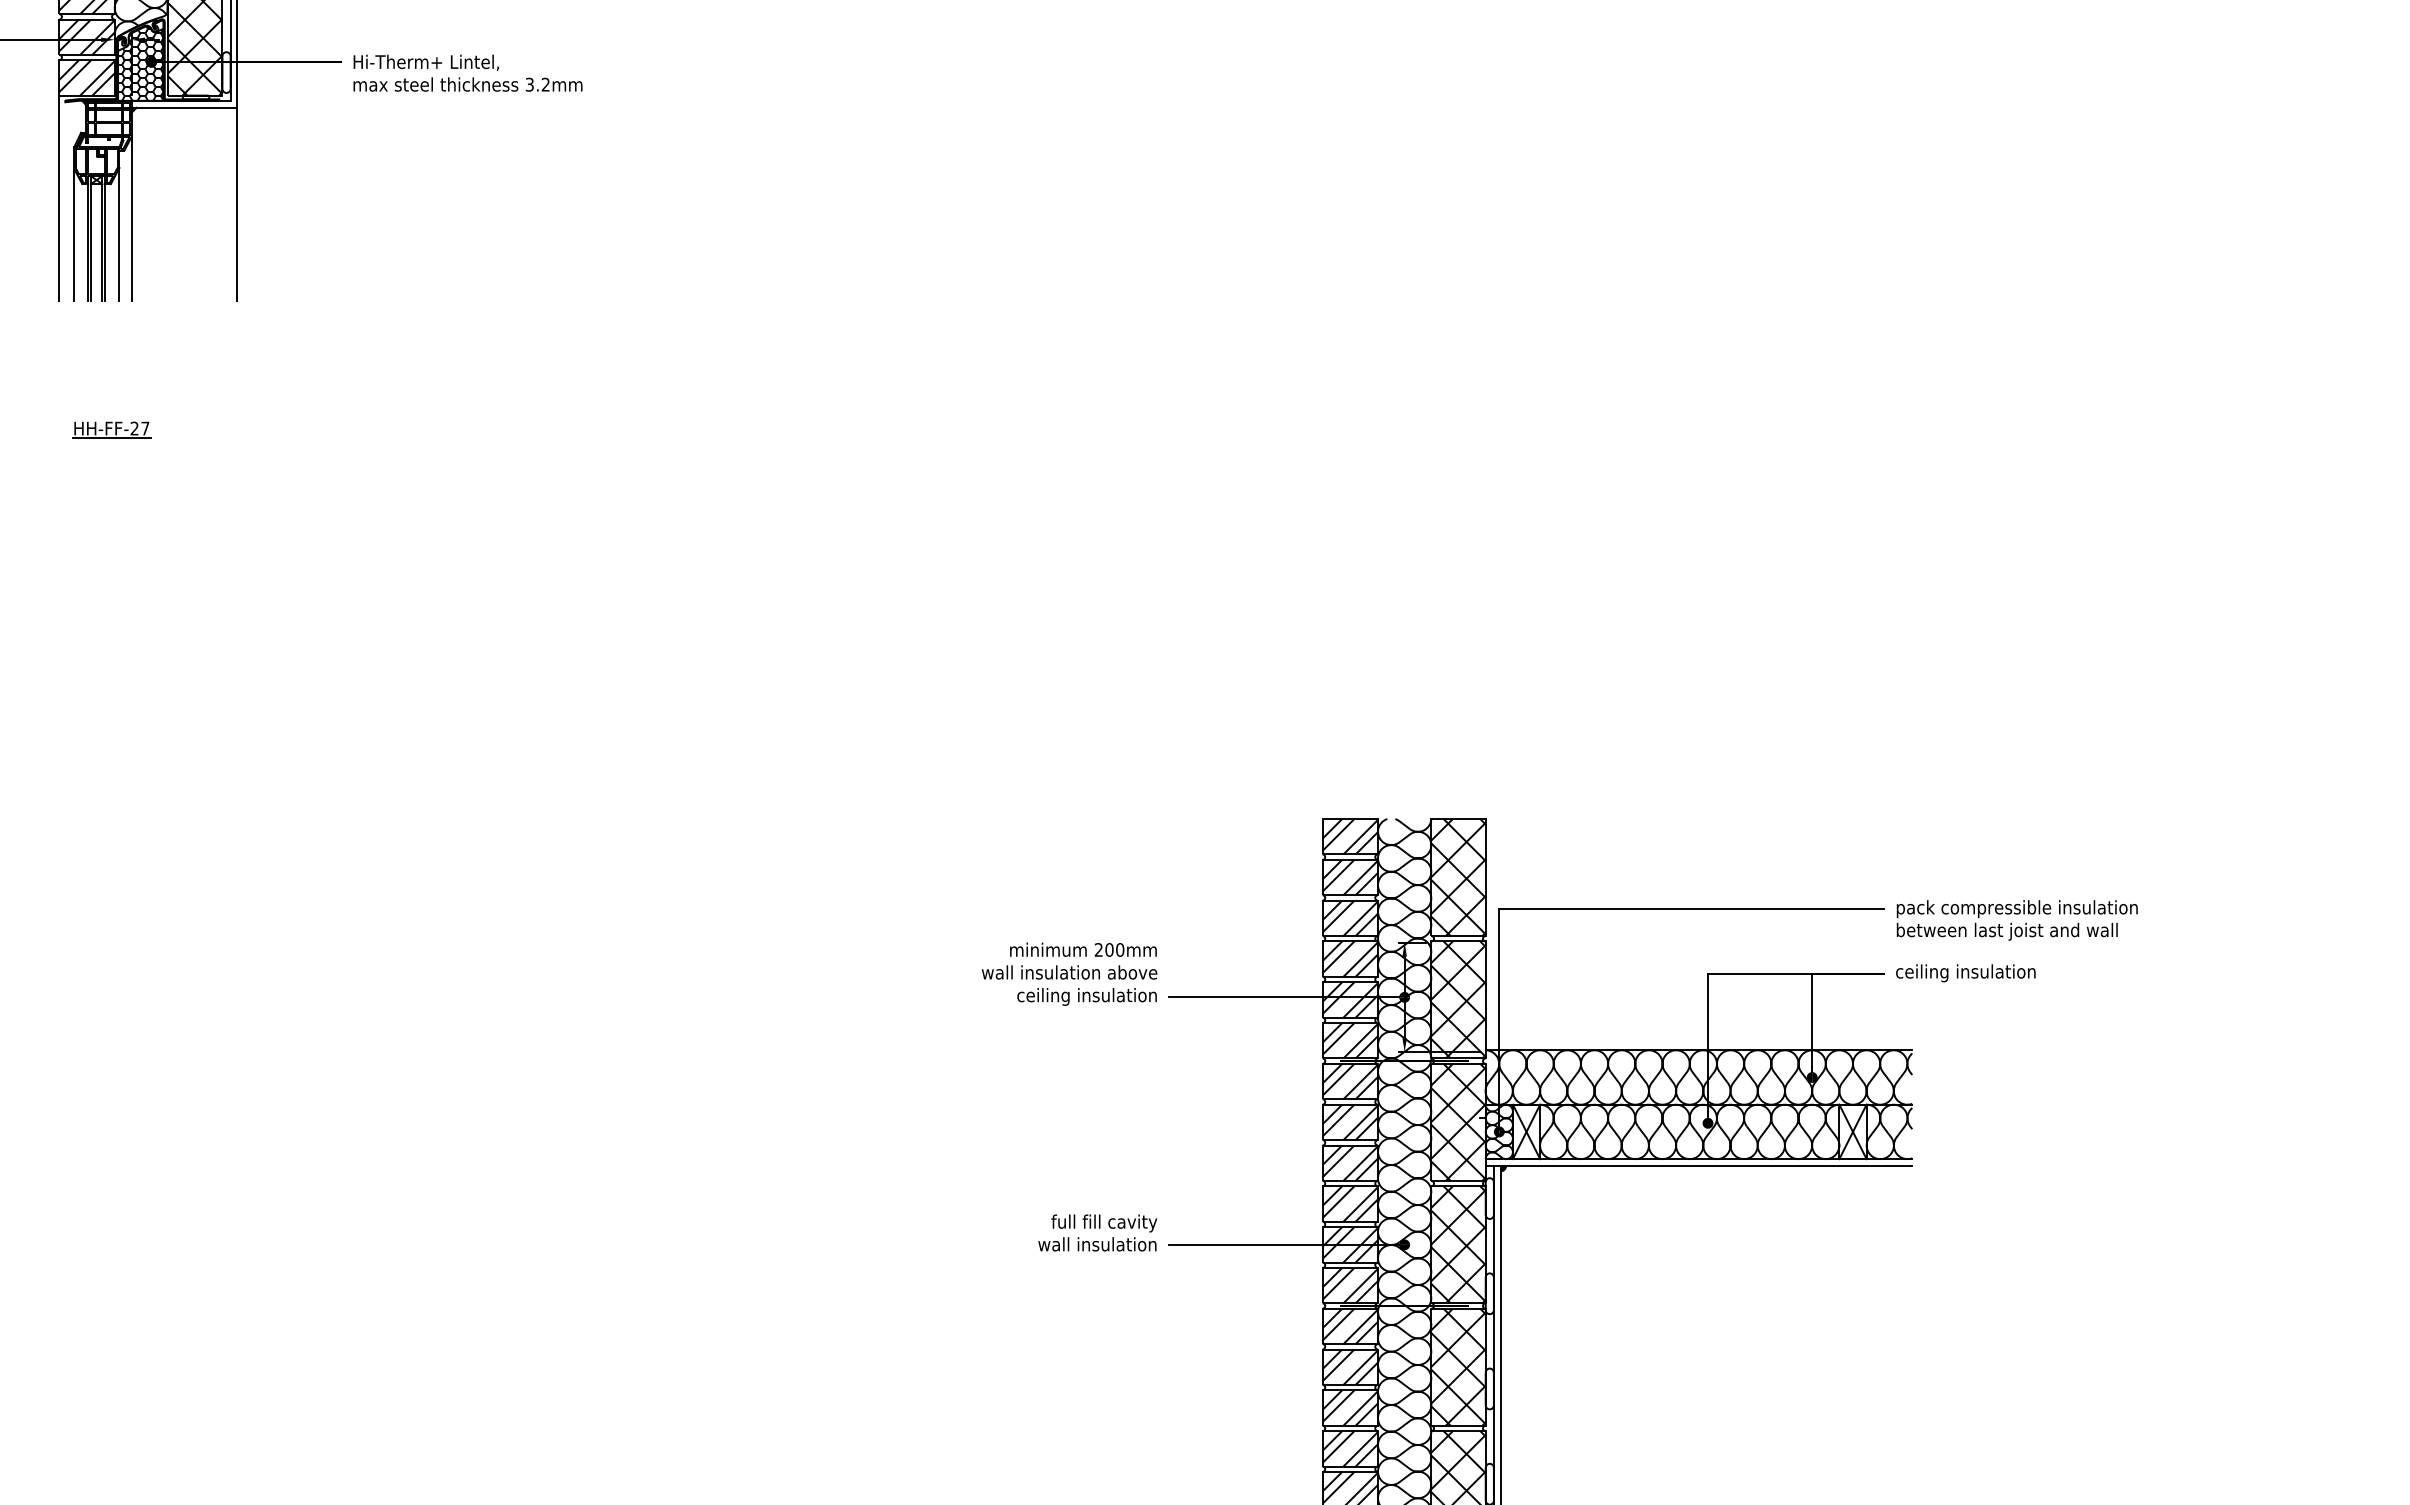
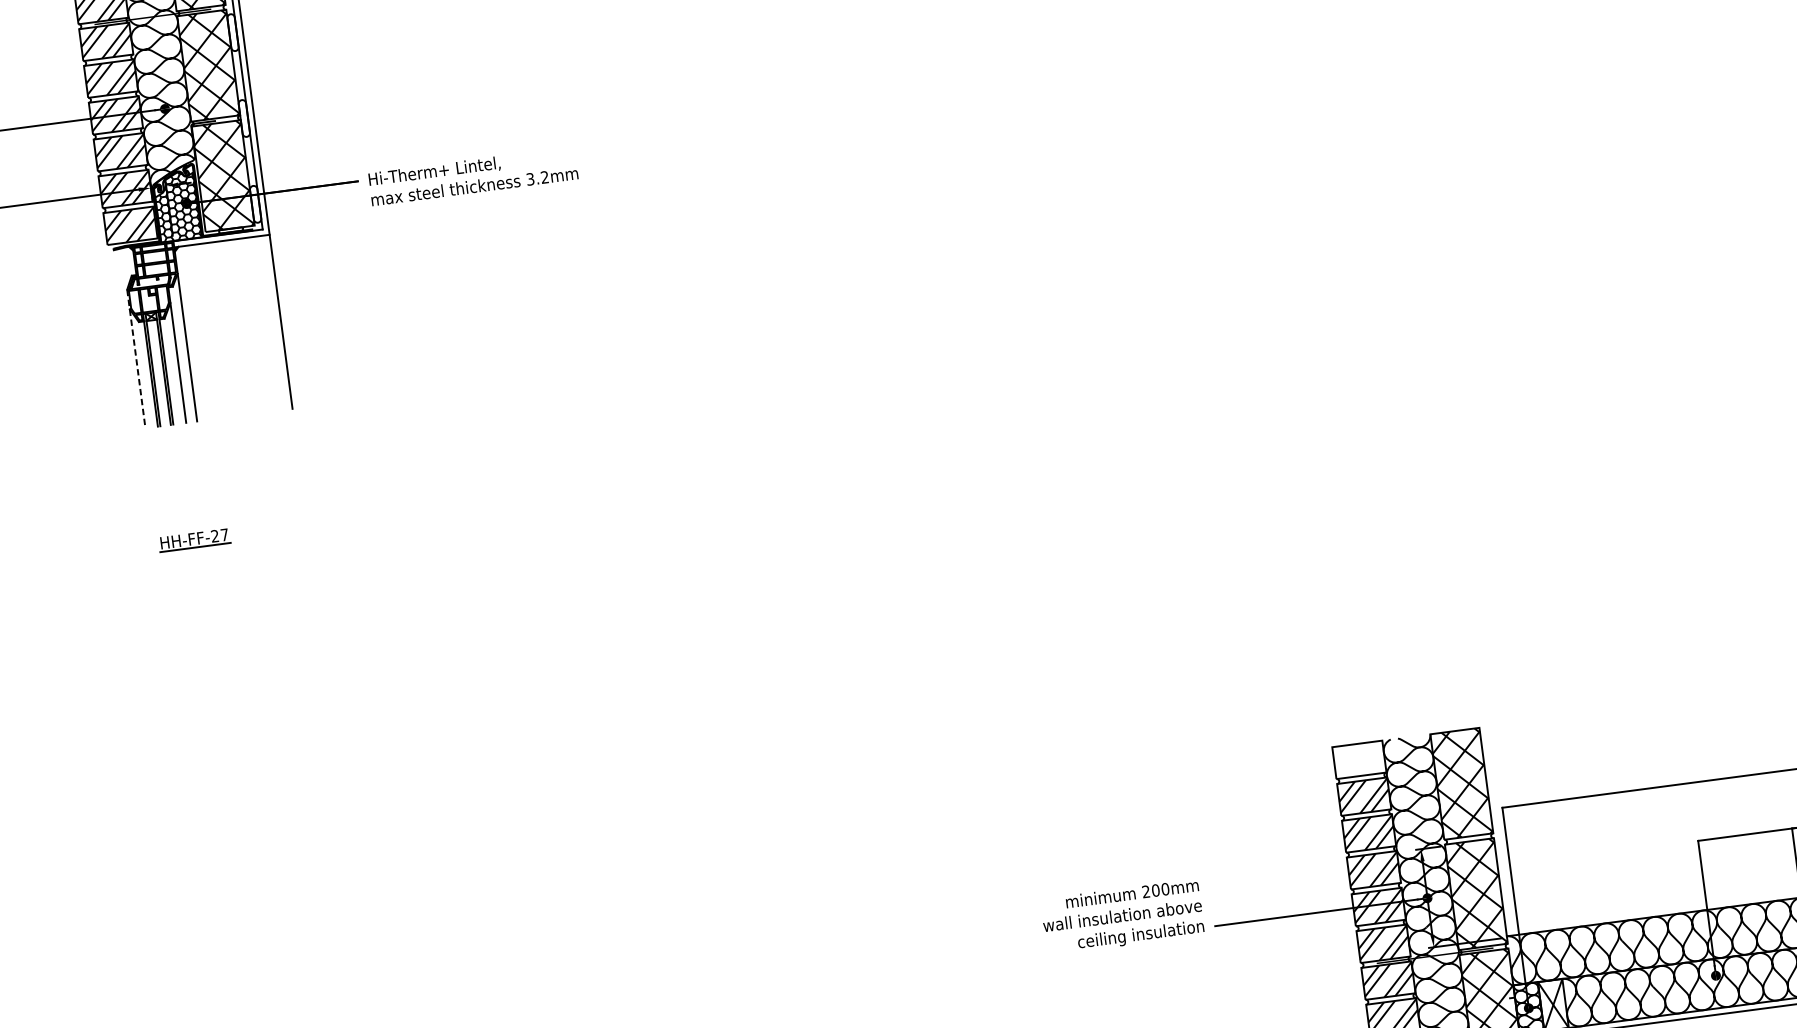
line: (59, 197) -> (119, 336), removed
line: (74, 224) -> (136, 359), solid -> dashed
hatch: (1349, 836) -> (1358, 759), removed

